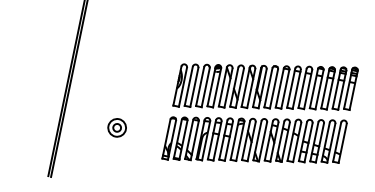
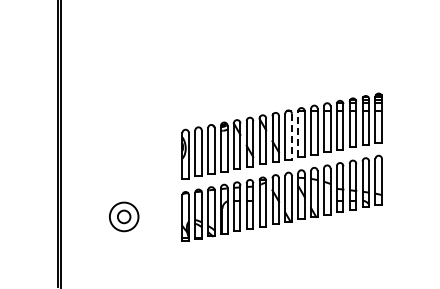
line: (273, 88) -> (291, 136), solid -> dashed
line: (279, 88) -> (298, 134), solid -> dashed
part: (117, 128) -> (124, 217), size x1.4

